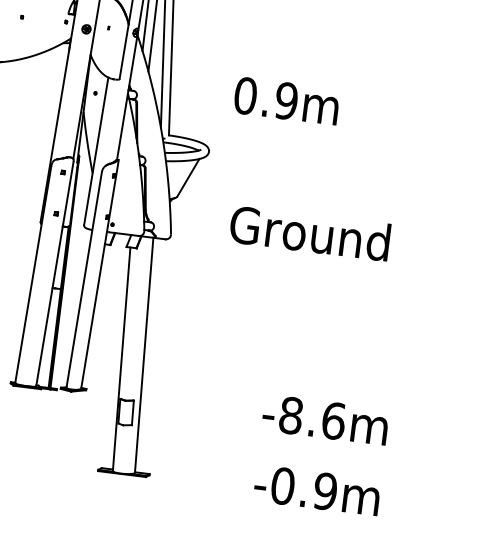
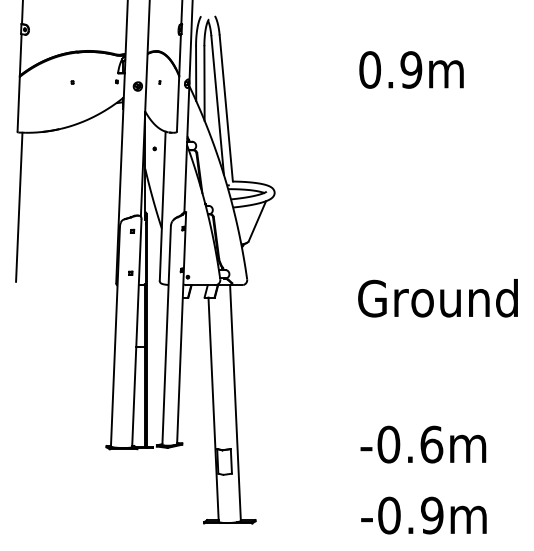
text: (286, 100) -> (411, 69), moved
text: (309, 233) -> (437, 298), moved
text: (290, 415) -> (388, 444), -8.6m -> -0.6m

